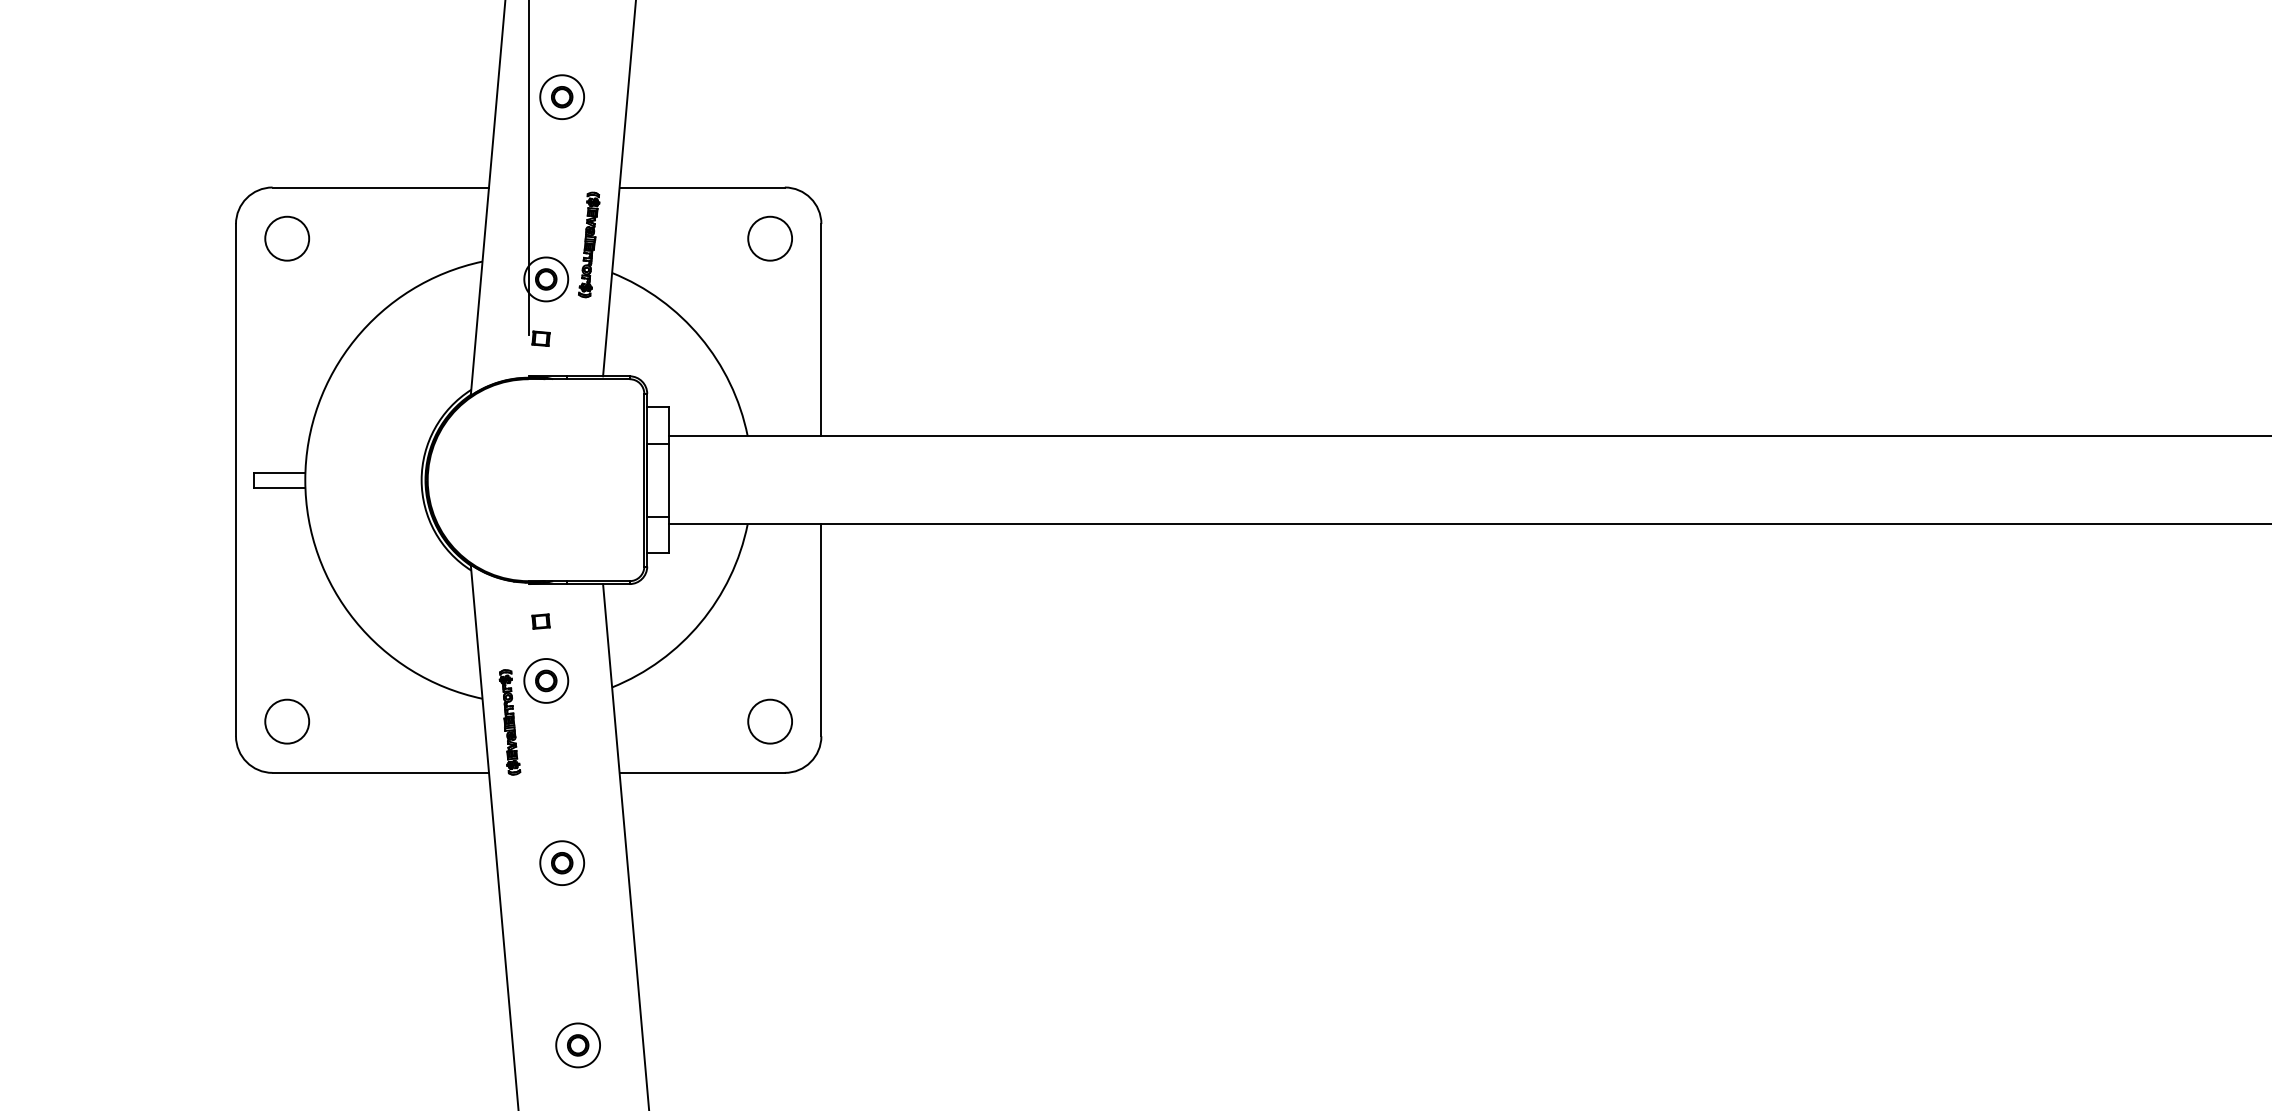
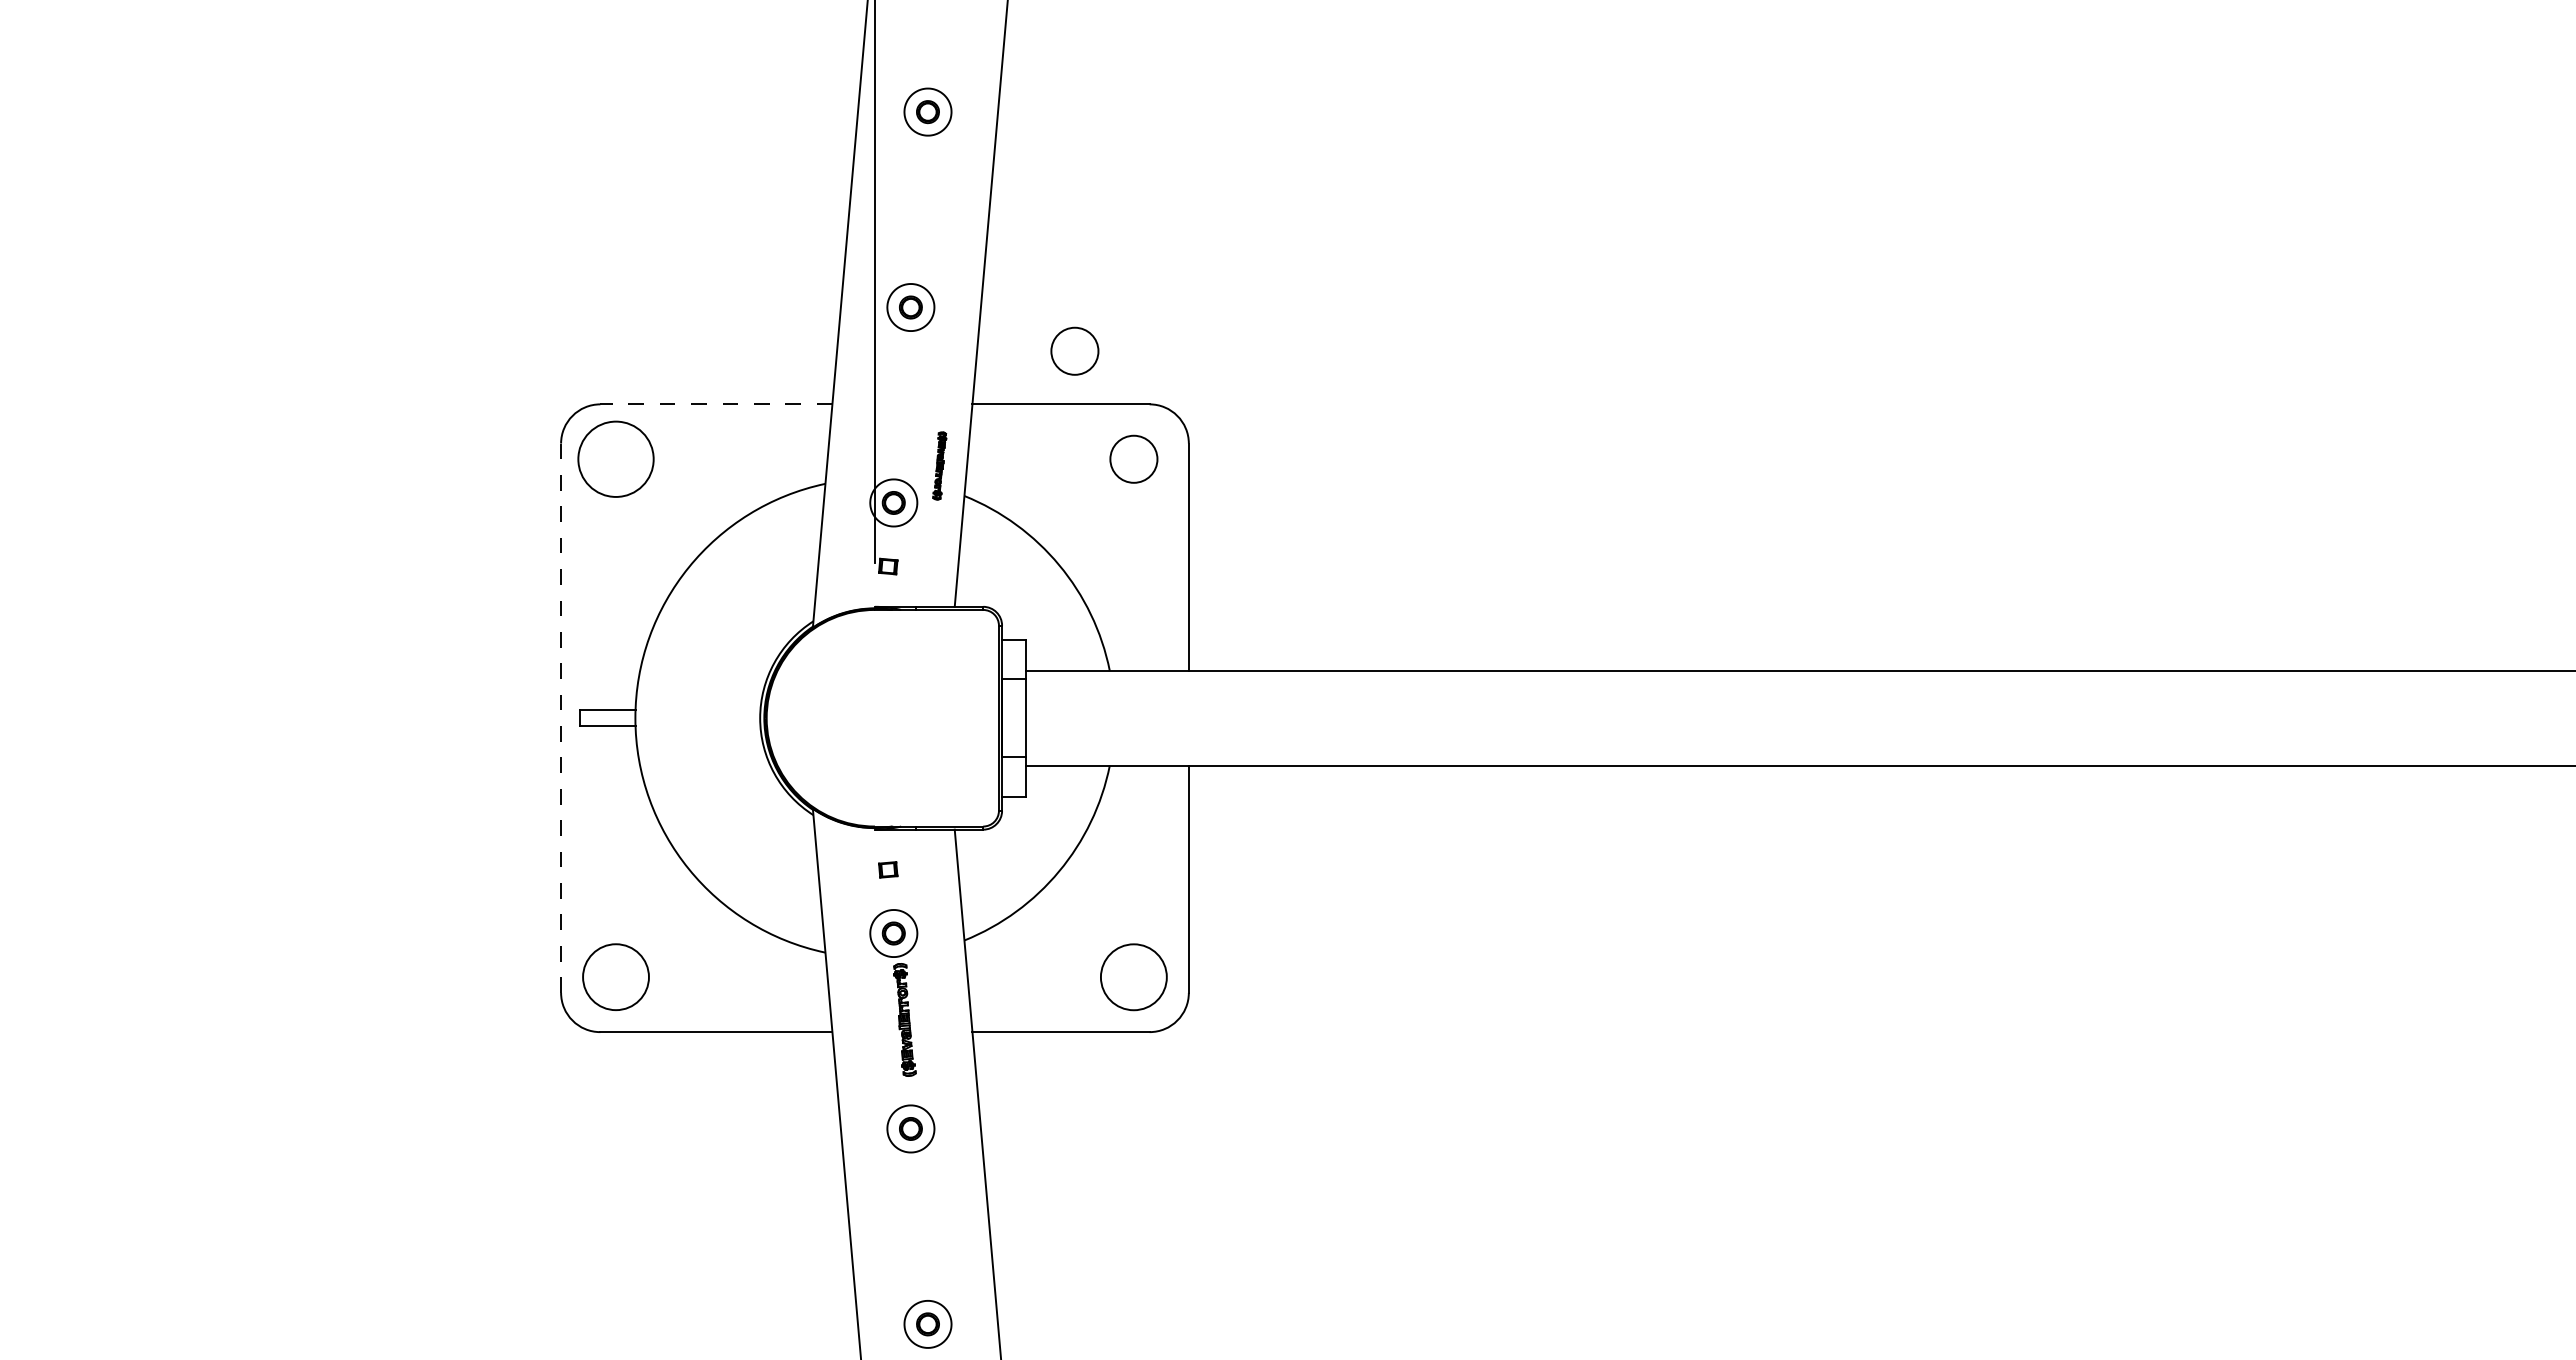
circle: (714, 137) -> (1074, 350), added
line: (379, 187) -> (715, 404), solid -> dashed
circle: (286, 237) -> (615, 458), size x1.6
part: (588, 244) -> (939, 465), size x0.6
line: (236, 480) -> (561, 718), solid -> dashed
circle: (286, 721) -> (615, 976), size x1.4
part: (509, 721) -> (904, 1019), moved
circle: (769, 721) -> (1133, 976), size x1.4

